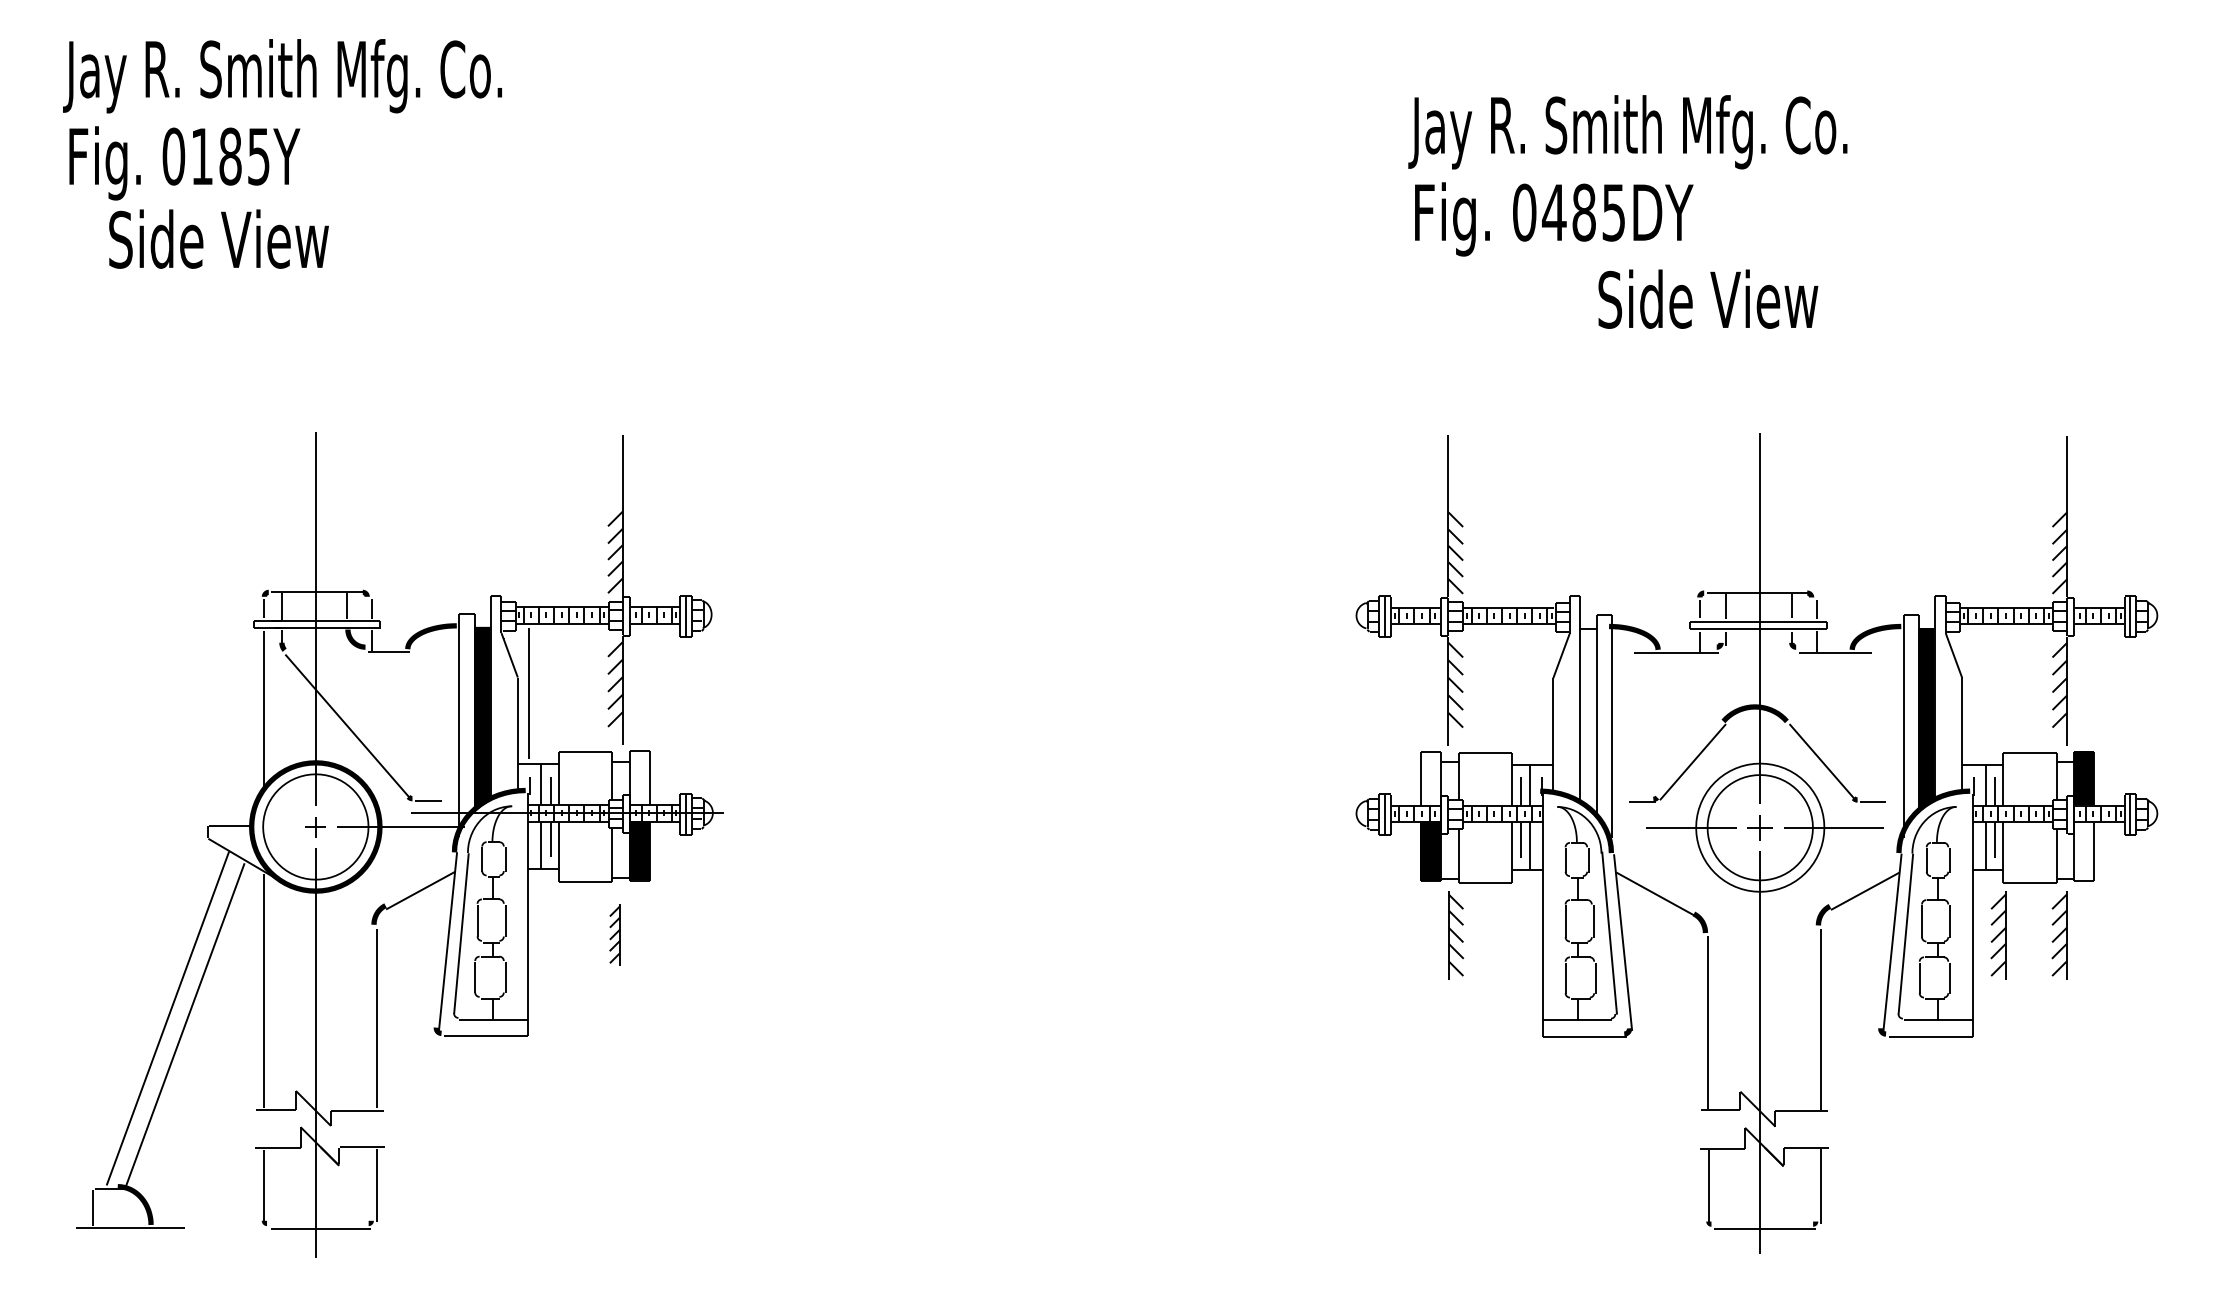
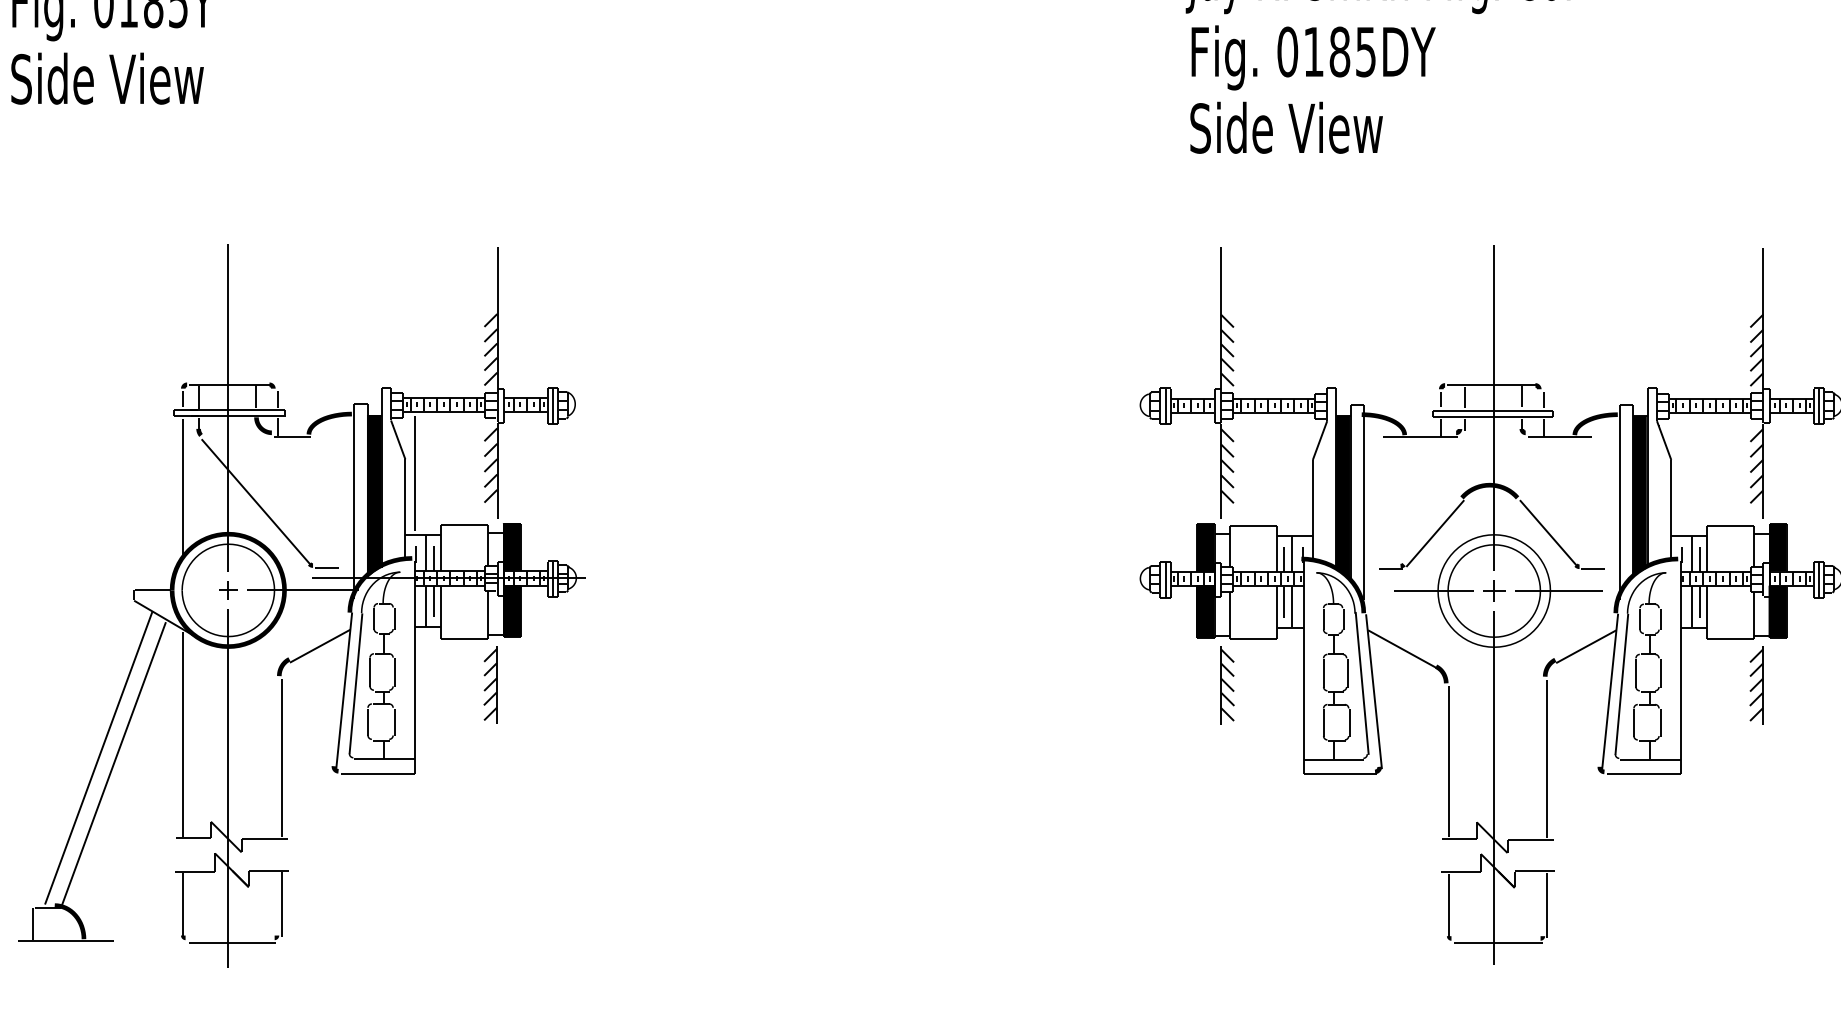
text: (1554, 212) -> (1313, 51), 0485DY -> 0185DY
text: (218, 238) -> (107, 78), moved
text: (1708, 298) -> (1286, 127), moved
fill: (1587, 719) -> (1342, 496), added
fill: (638, 777) -> (511, 547), added
fill: (1430, 778) -> (1205, 547), added
fill: (2083, 850) -> (1777, 610), added
part: (614, 934) -> (490, 684), size x1.43
part: (1998, 935) -> (1703, 685), removed

